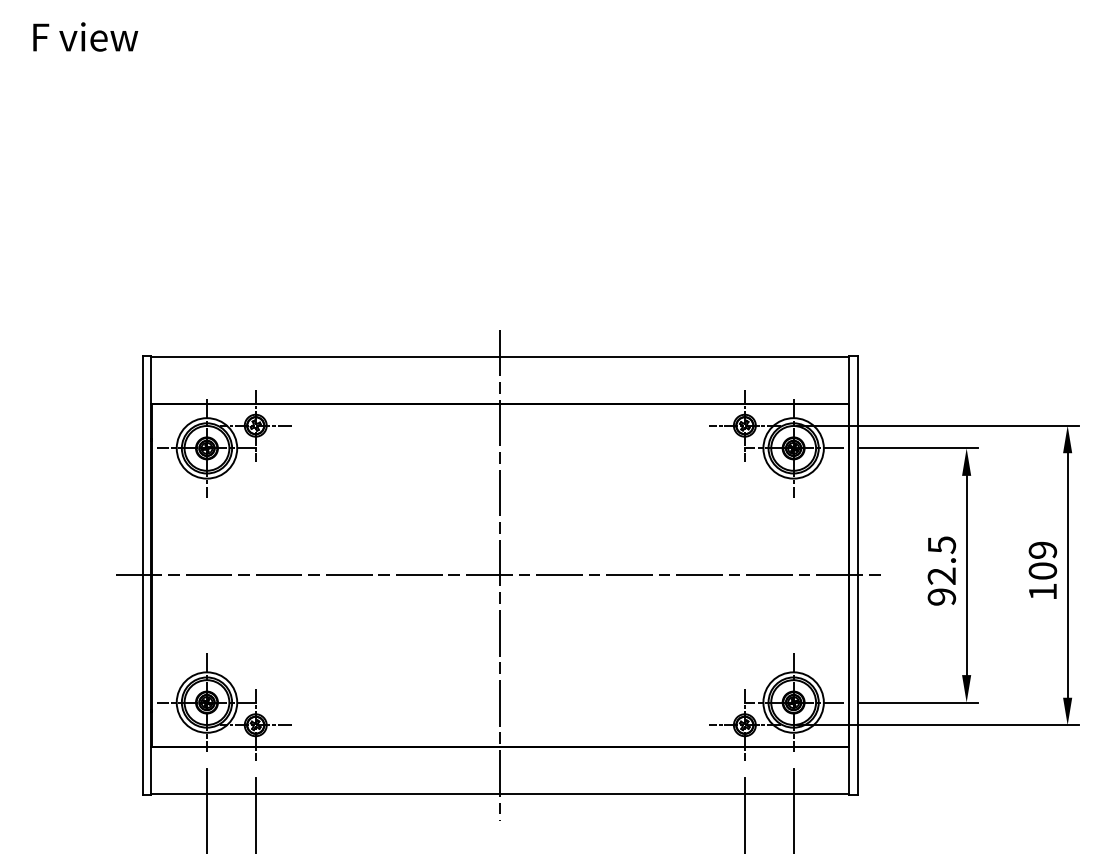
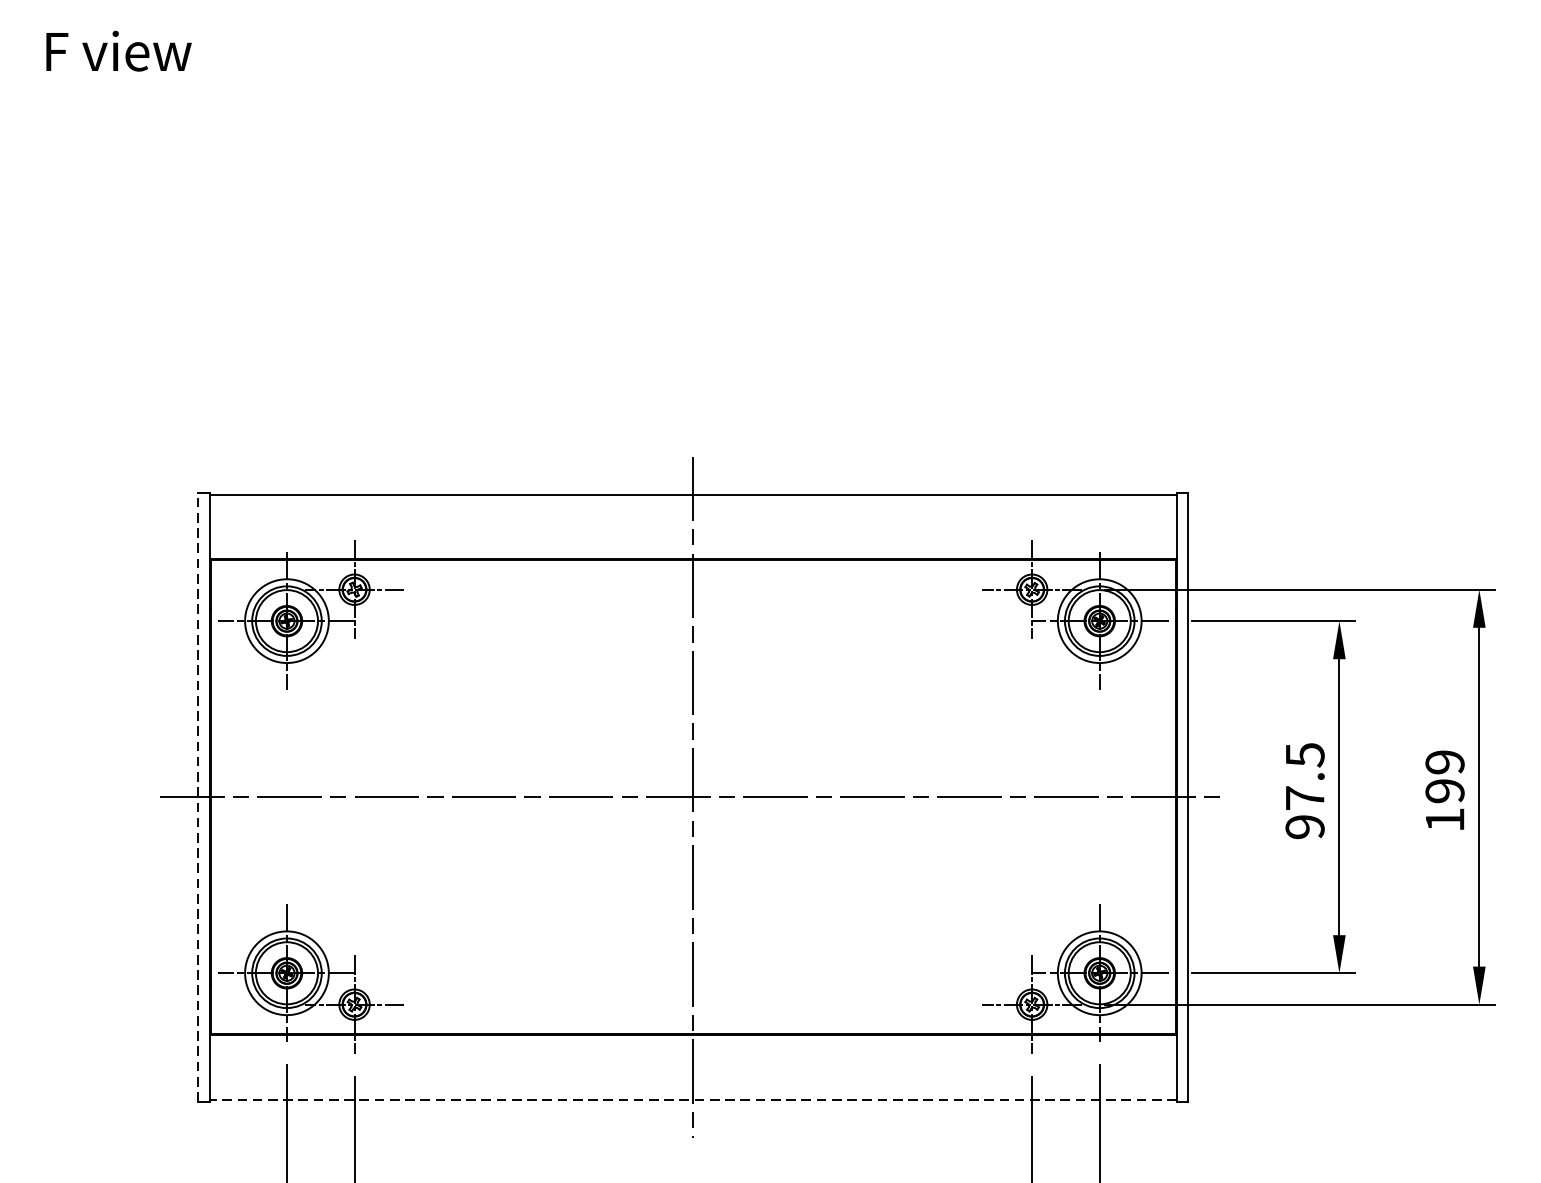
text: (1042, 570) -> (1444, 790), 109 -> 199
line: (143, 575) -> (199, 797), solid -> dashed
text: (941, 575) -> (1304, 797), 92.5 -> 97.5
line: (500, 793) -> (693, 1099), solid -> dashed

